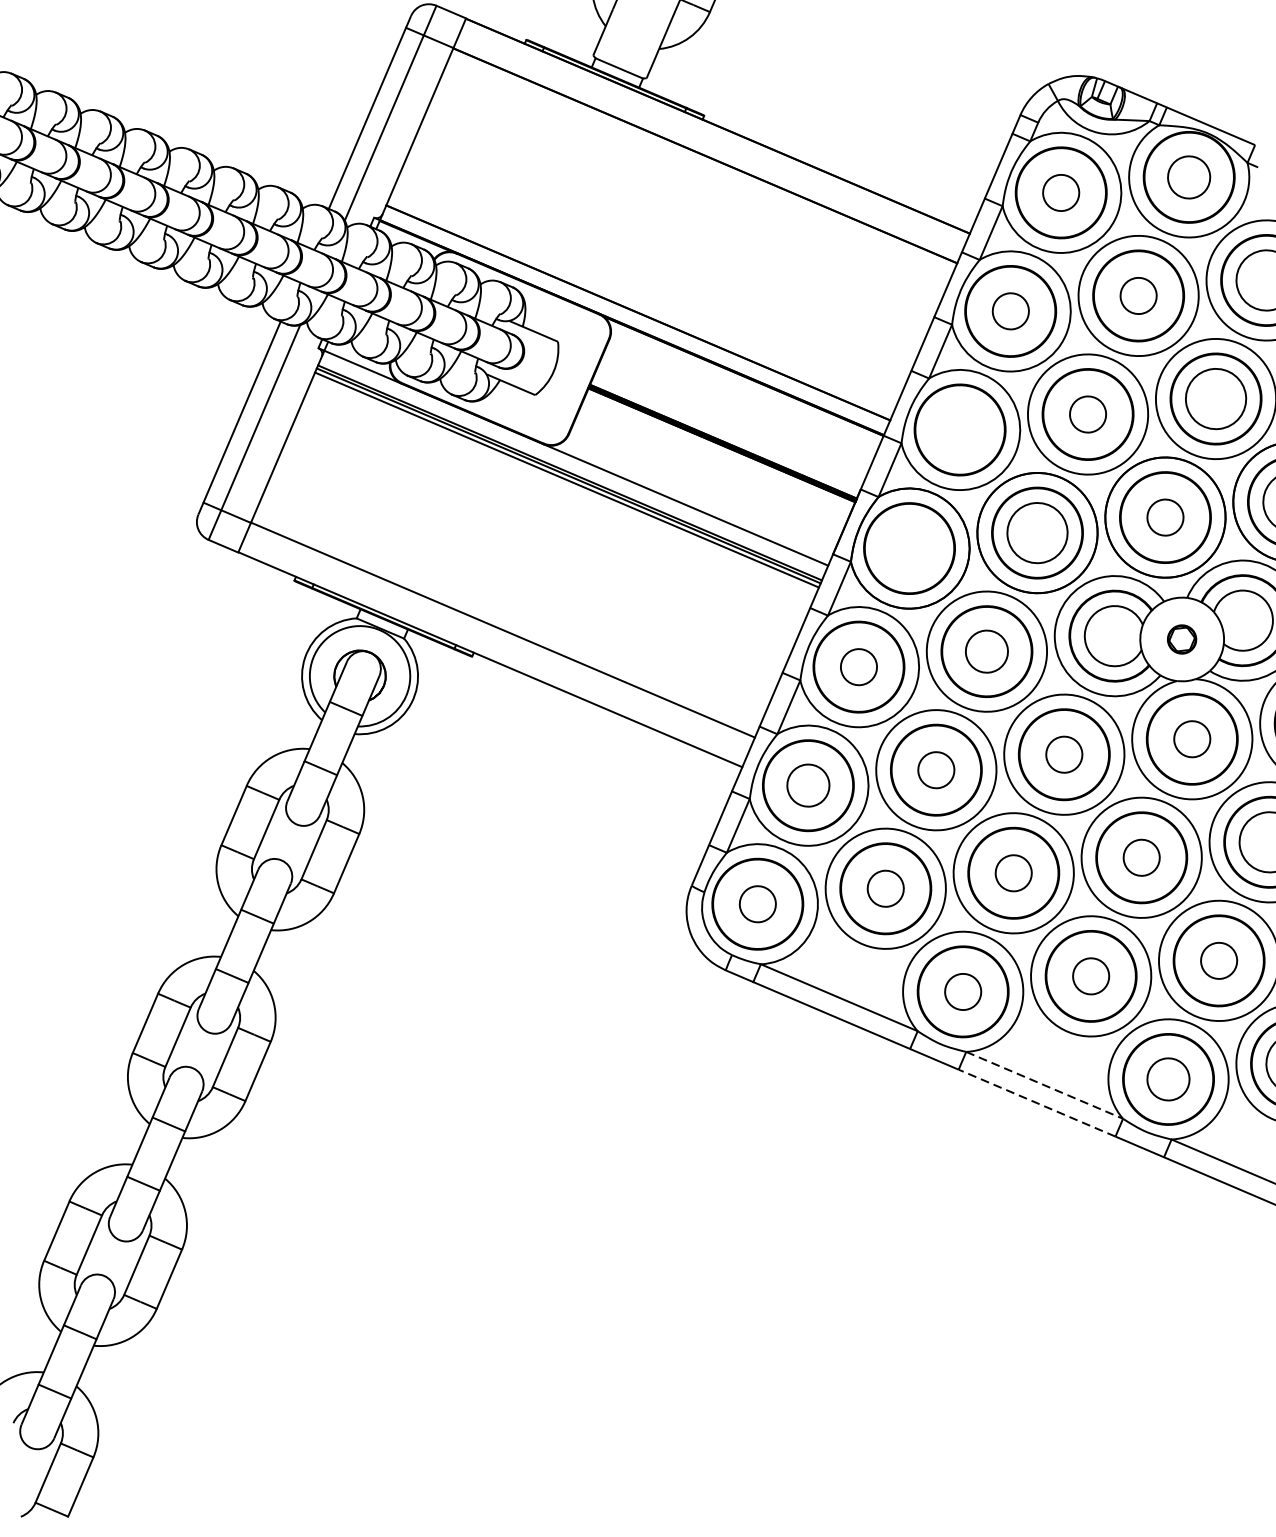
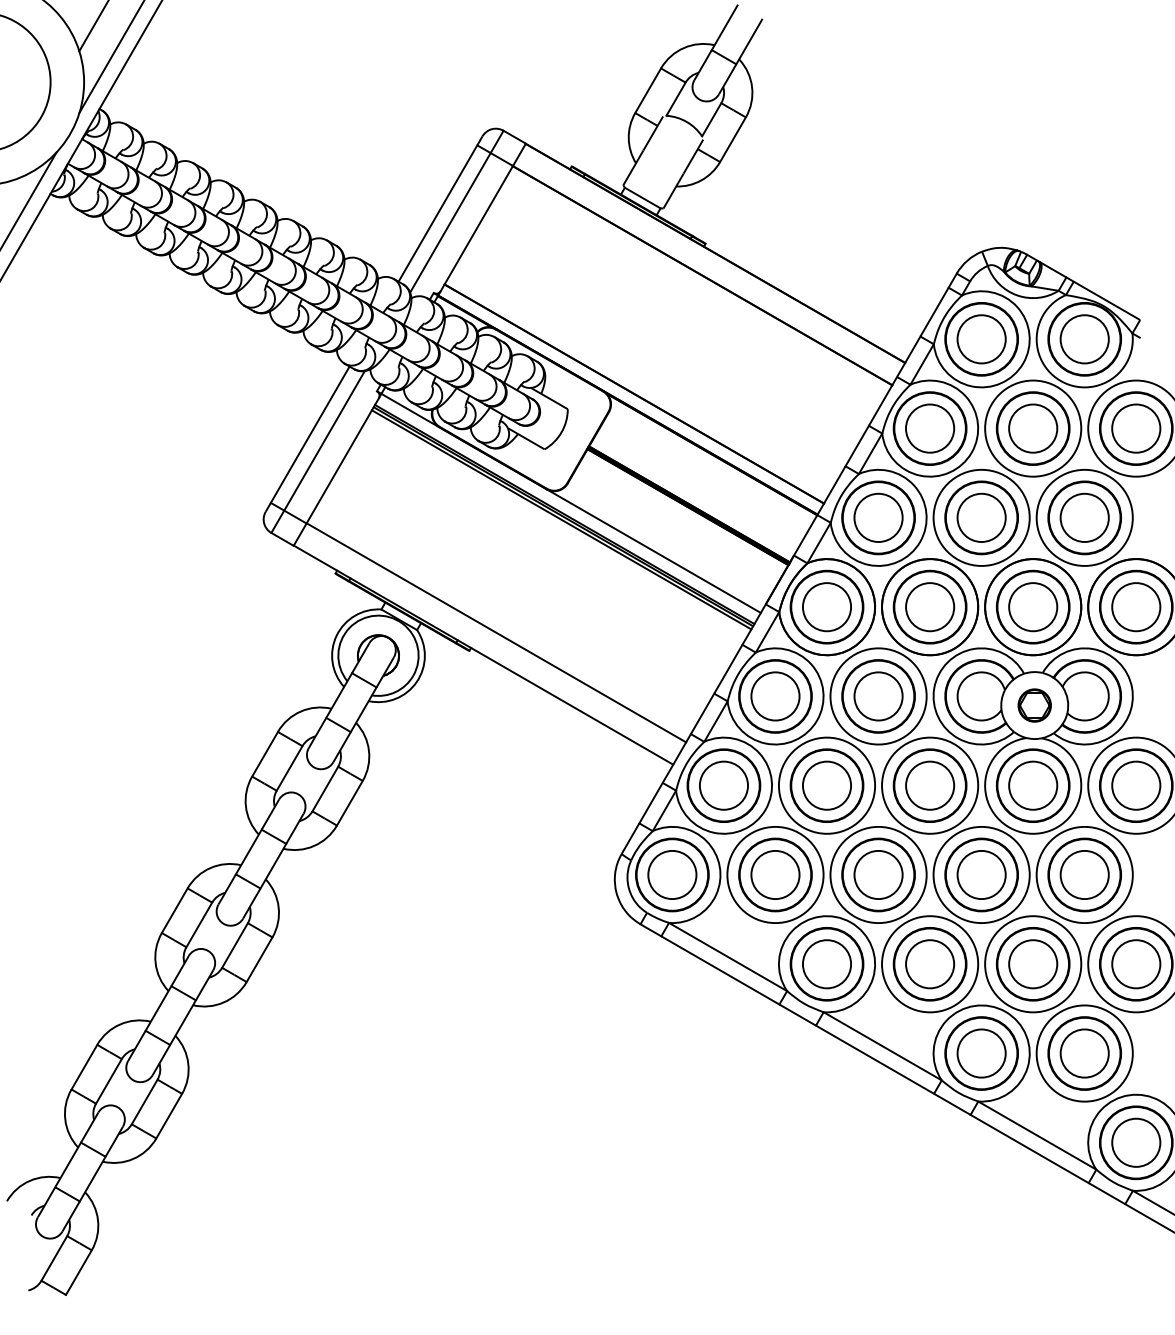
circle: (1188, 177) -> (1084, 339), size x1.43
circle: (1061, 193) -> (981, 339), size x1.67
circle: (1139, 295) -> (1033, 428), size x1.67
circle: (1011, 311) -> (930, 428), size x1.67
circle: (1087, 414) -> (981, 517), size x1.67
circle: (959, 429) -> (878, 517), added
circle: (1165, 517) -> (1033, 607), size x1.67
circle: (908, 549) -> (826, 607), added
part: (1181, 639) -> (1034, 705), size x1.43
circle: (986, 651) -> (878, 696), size x1.43
circle: (858, 667) -> (775, 696), size x1.67
circle: (1192, 738) -> (1033, 785), size x1.67
circle: (1064, 754) -> (930, 785), size x1.67
circle: (935, 770) -> (826, 785), size x1.67
circle: (807, 785) -> (723, 785), size x1.43
circle: (1141, 857) -> (981, 874), size x1.67
circle: (1013, 872) -> (878, 874), size x1.67
circle: (885, 888) -> (775, 874), size x1.67
circle: (757, 903) -> (672, 874), size x1.67
circle: (1219, 961) -> (1033, 964), size x1.67
circle: (1091, 976) -> (930, 964), size x1.67
circle: (962, 992) -> (826, 964), size x1.67
circle: (1168, 1079) -> (981, 1053), size x1.43
line: (1045, 1085) -> (883, 1046), dashed -> solid
line: (1036, 1102) -> (874, 1059), dashed -> solid

